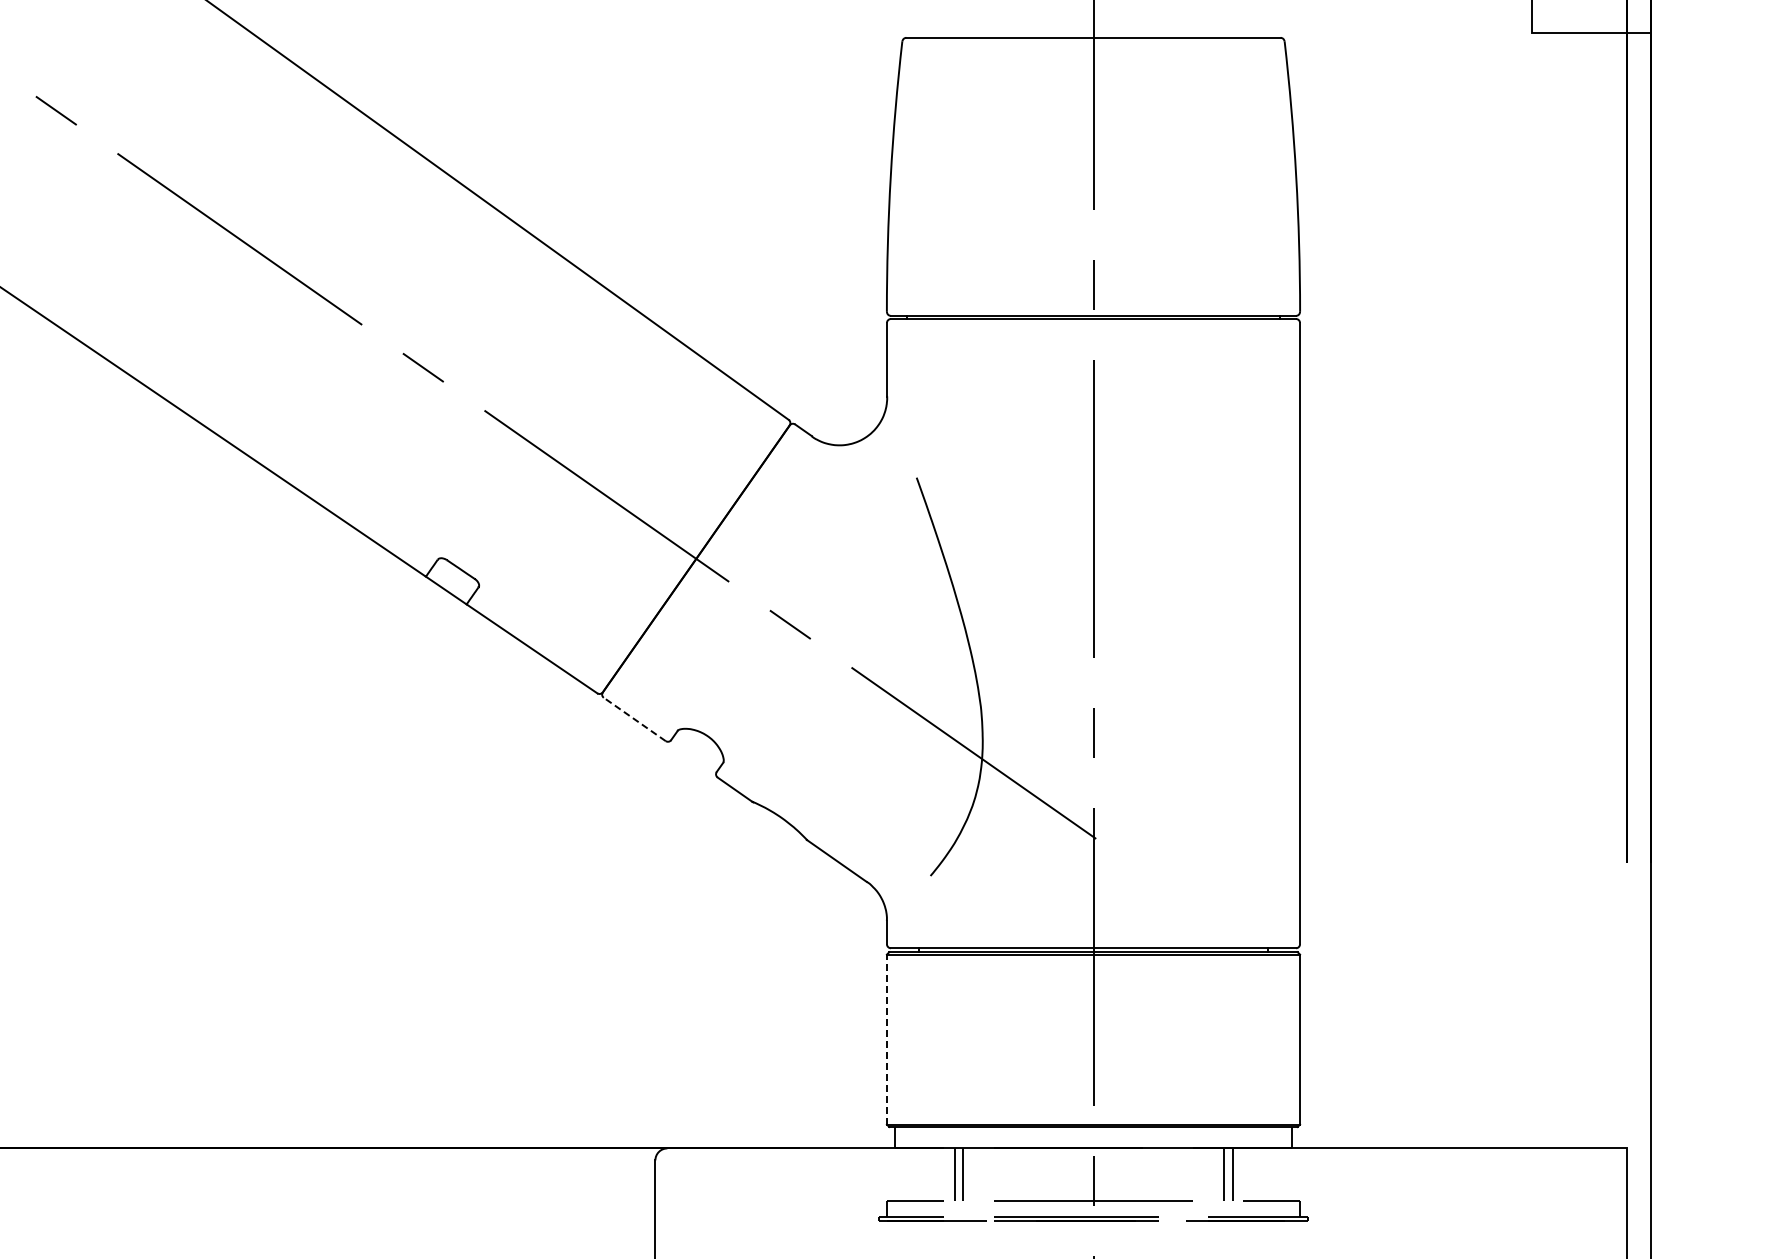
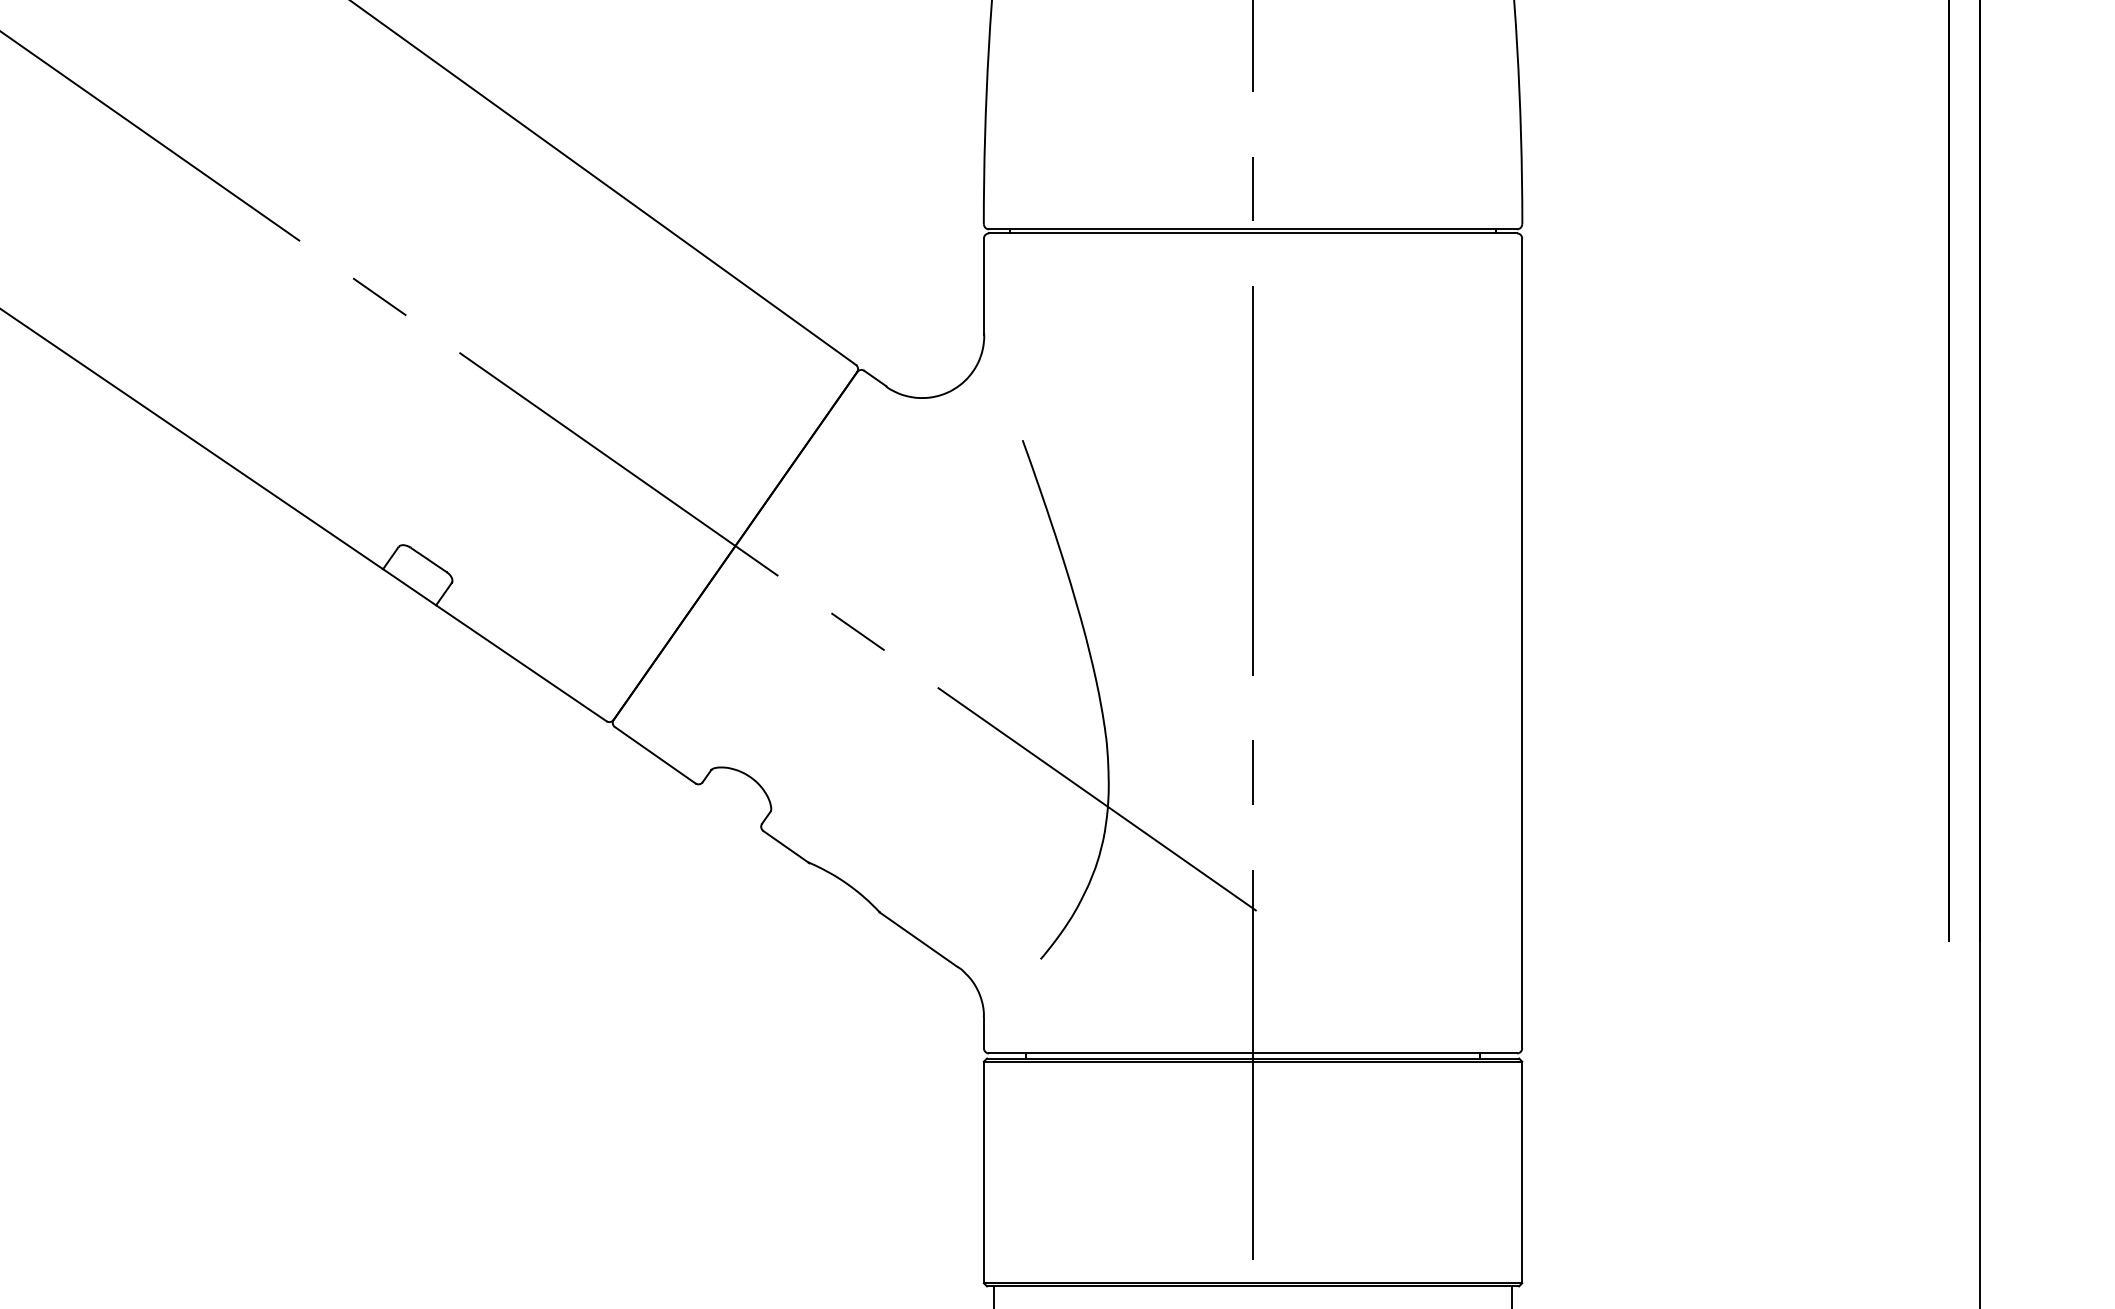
line: (634, 719) -> (654, 755), dashed -> solid
line: (886, 1039) -> (983, 1172), dashed -> solid

